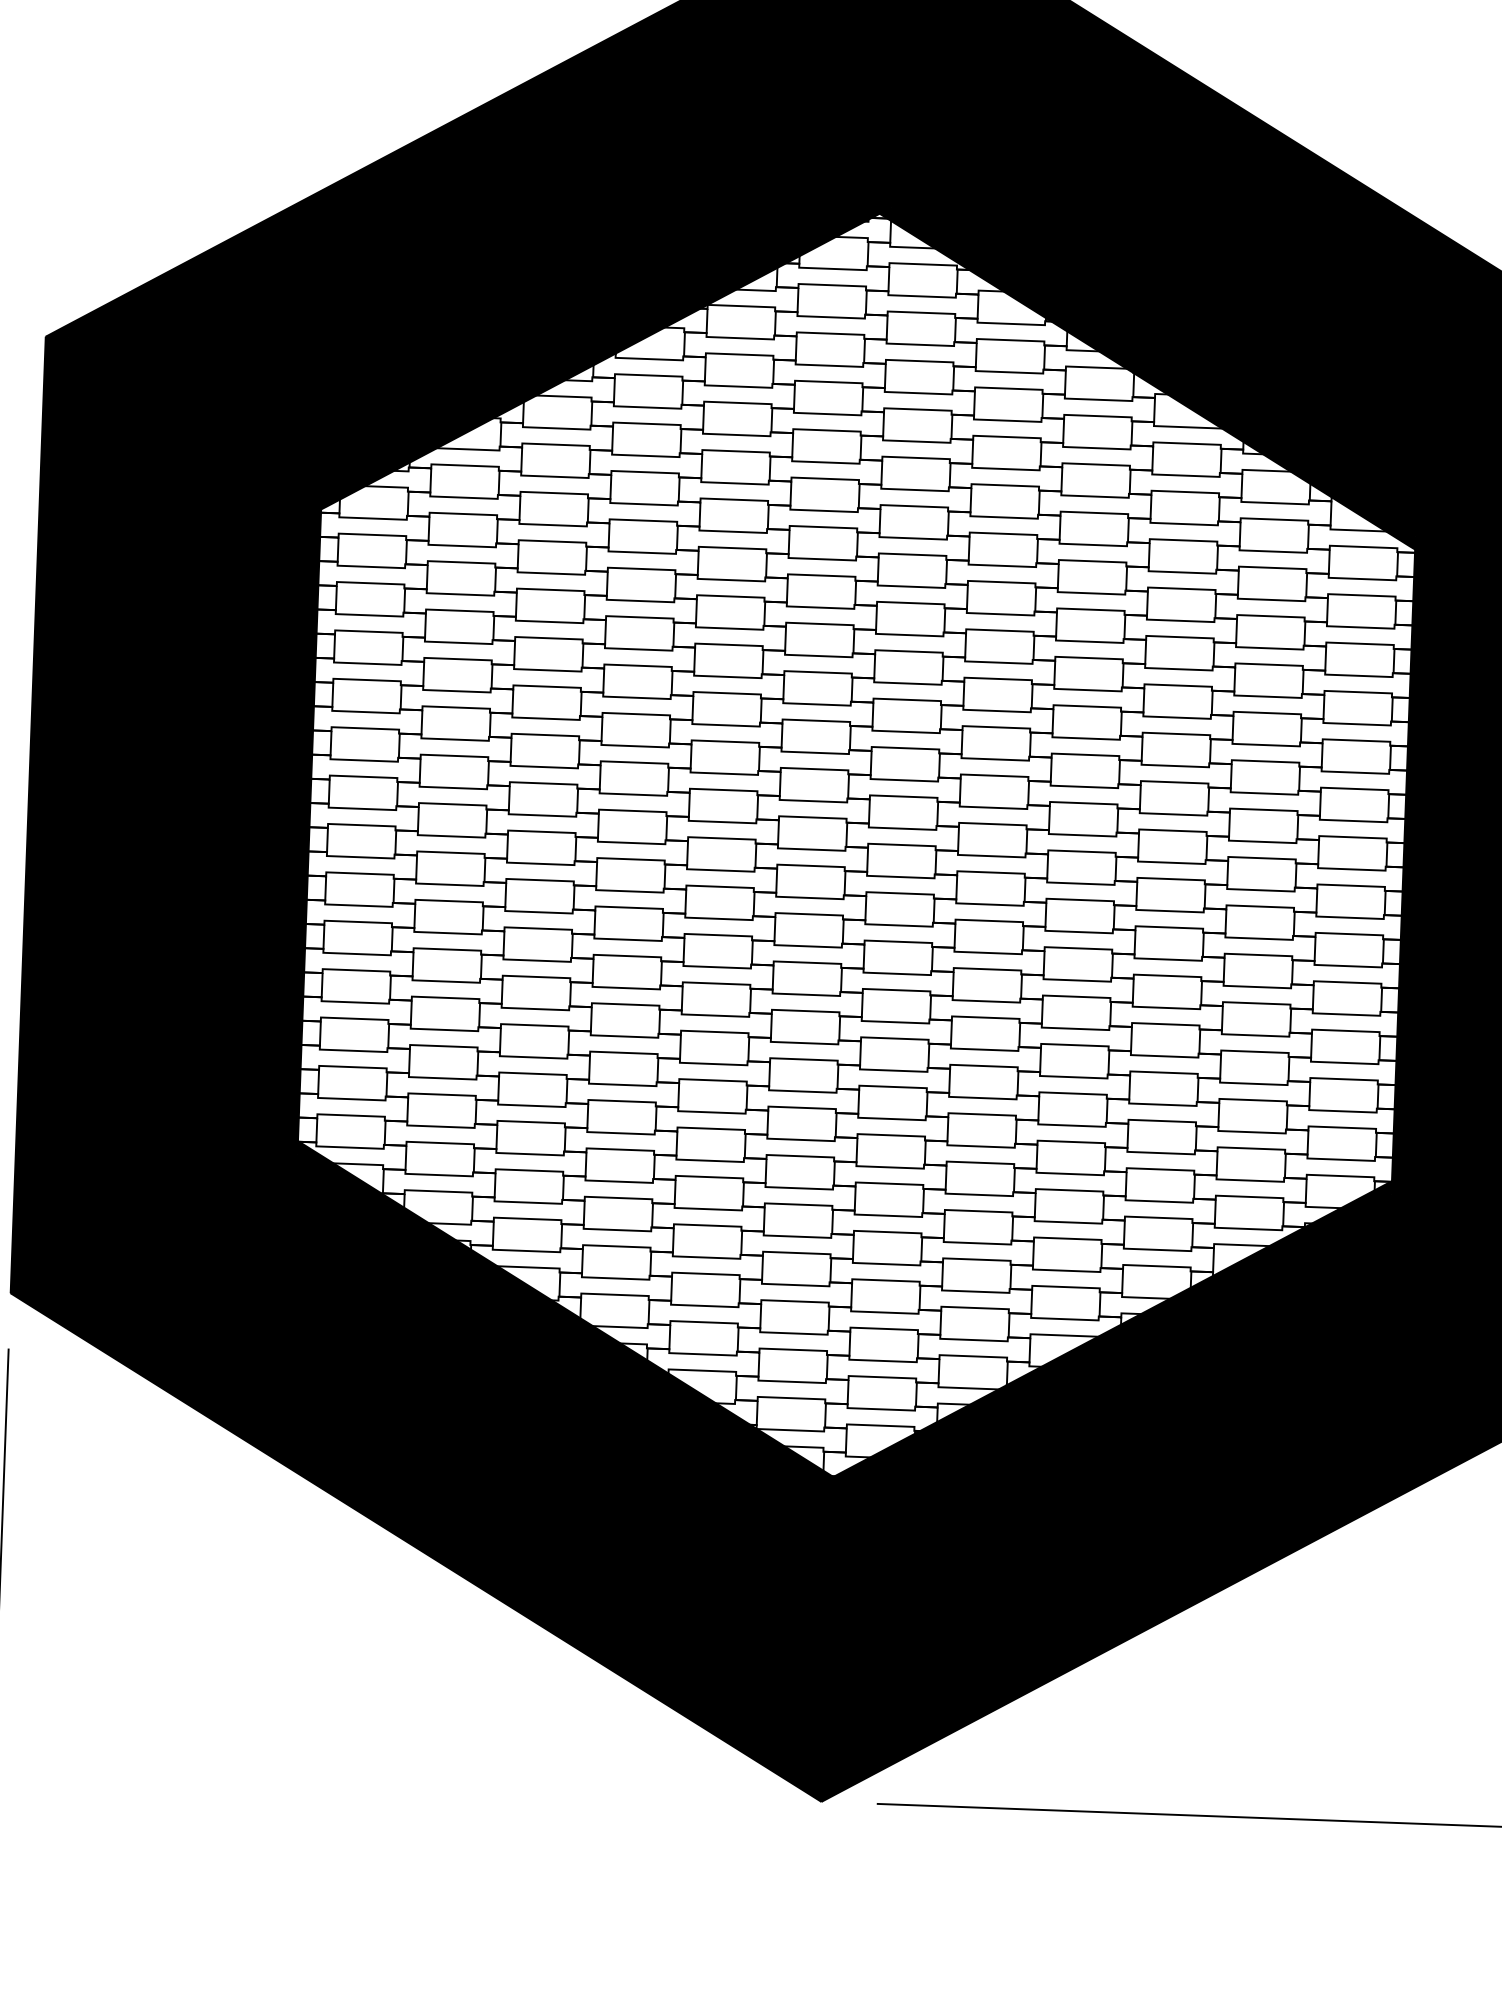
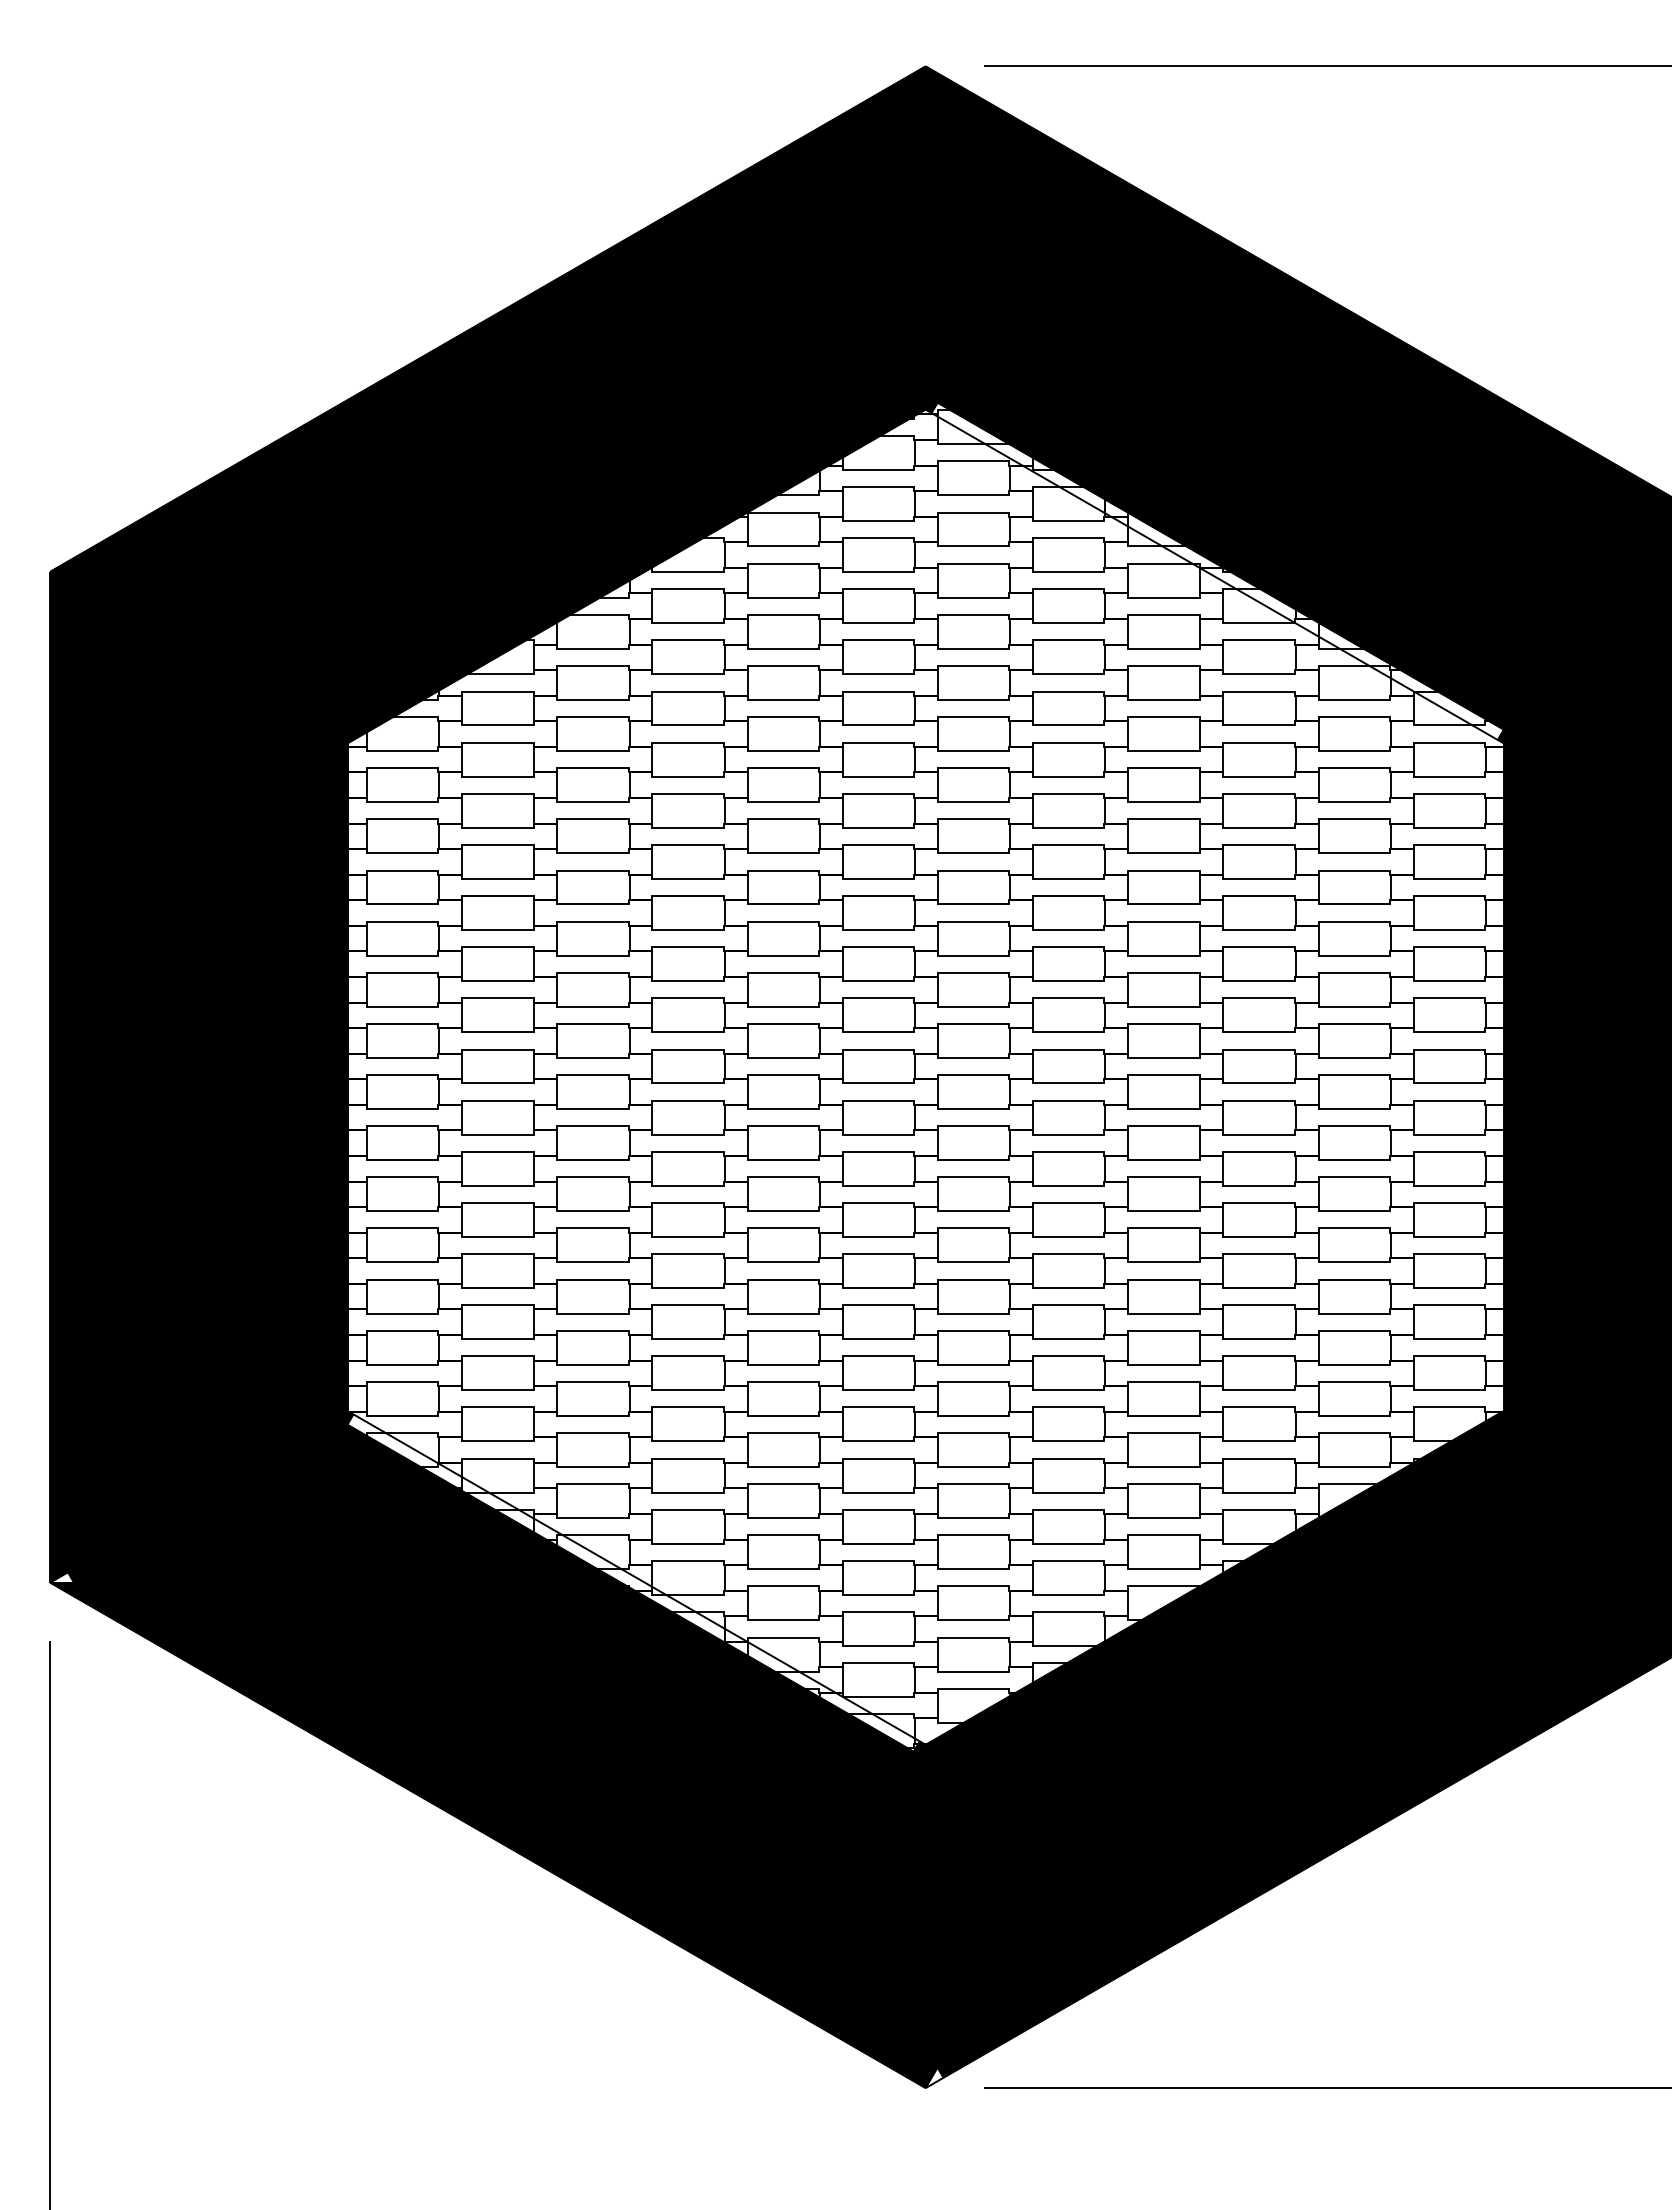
fill: (1150, 377) -> (1217, 571), removed
fill: (22, 1288) -> (62, 1577), removed
fill: (562, 1313) -> (633, 1582), removed
fill: (830, 1792) -> (934, 2077), removed

